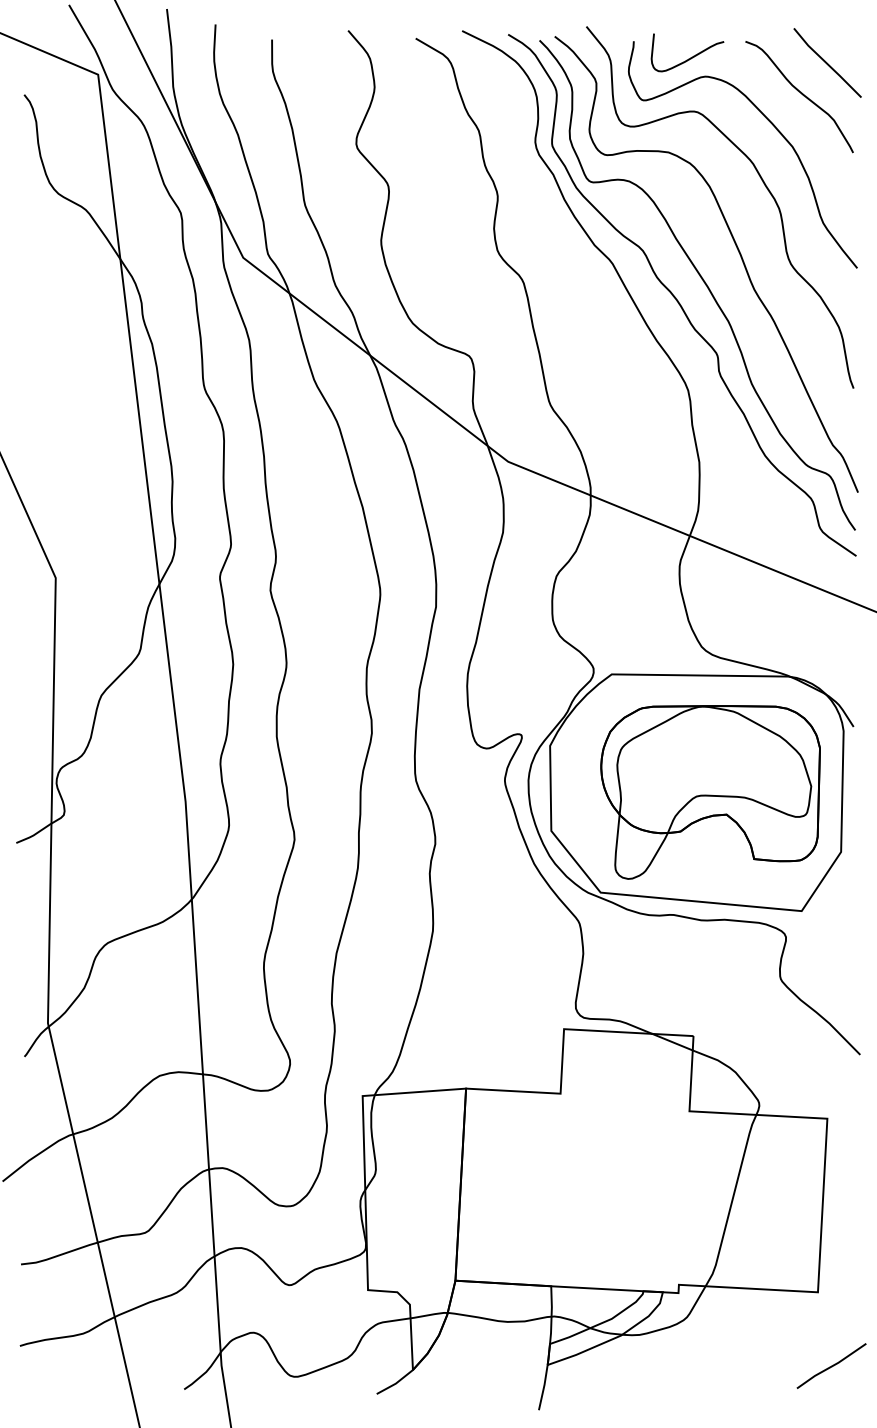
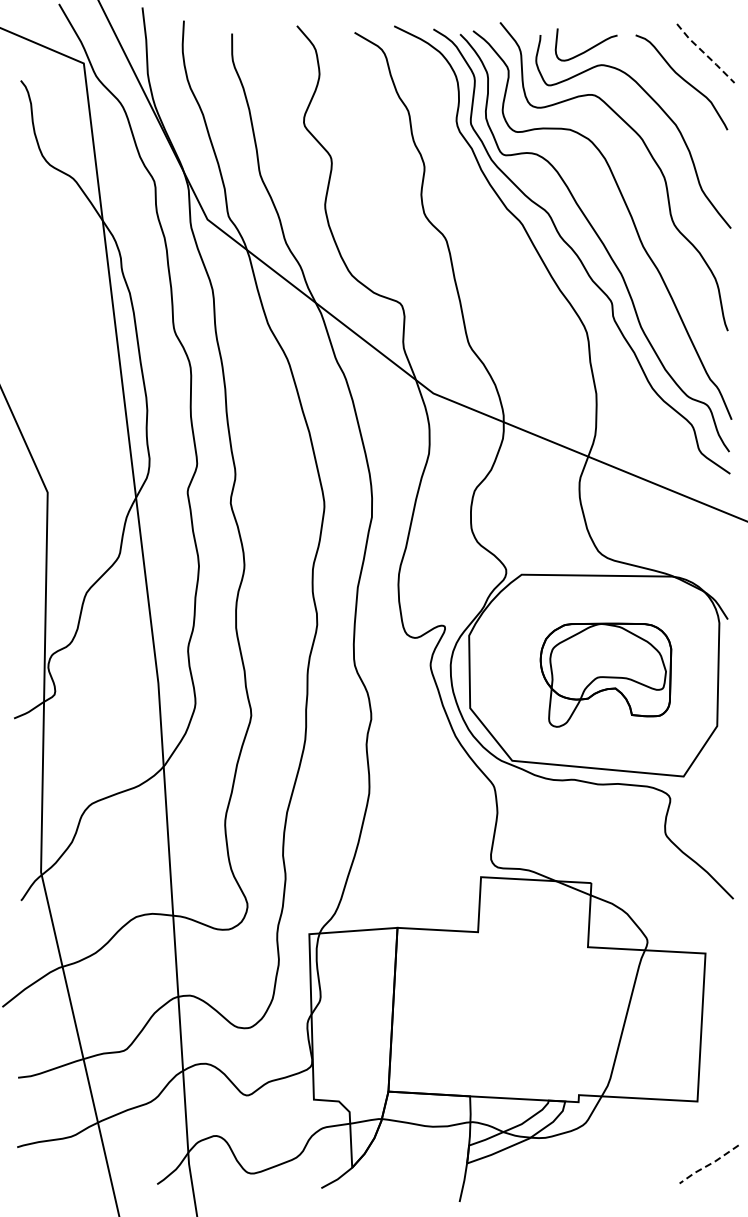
line: (826, 62) -> (704, 53), solid -> dashed
part: (710, 791) -> (605, 674), size x0.7
line: (832, 1366) -> (709, 1164), solid -> dashed

